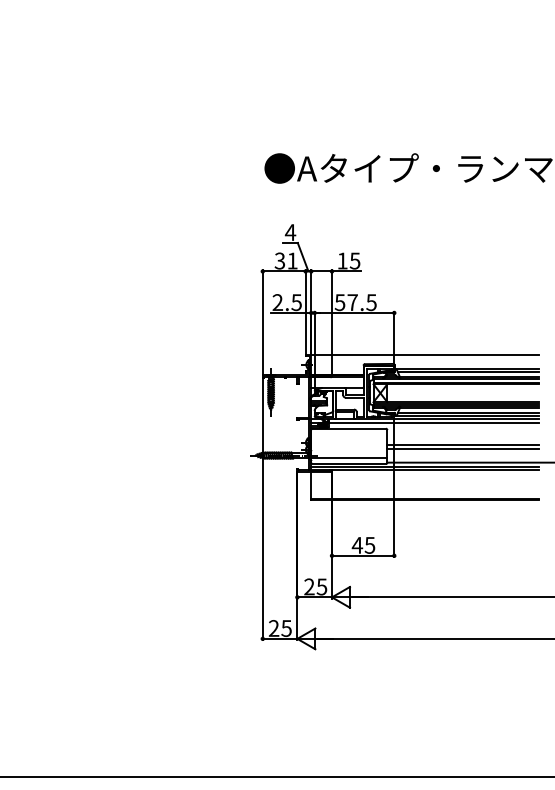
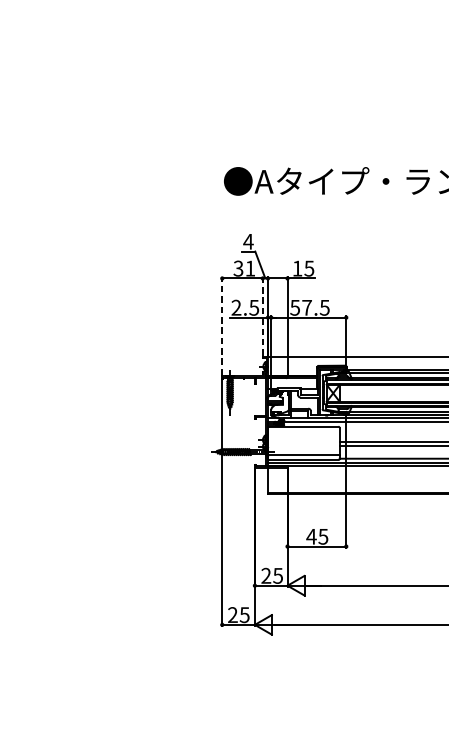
line: (305, 311) -> (262, 316), solid -> dashed
line: (262, 321) -> (222, 325), solid -> dashed

